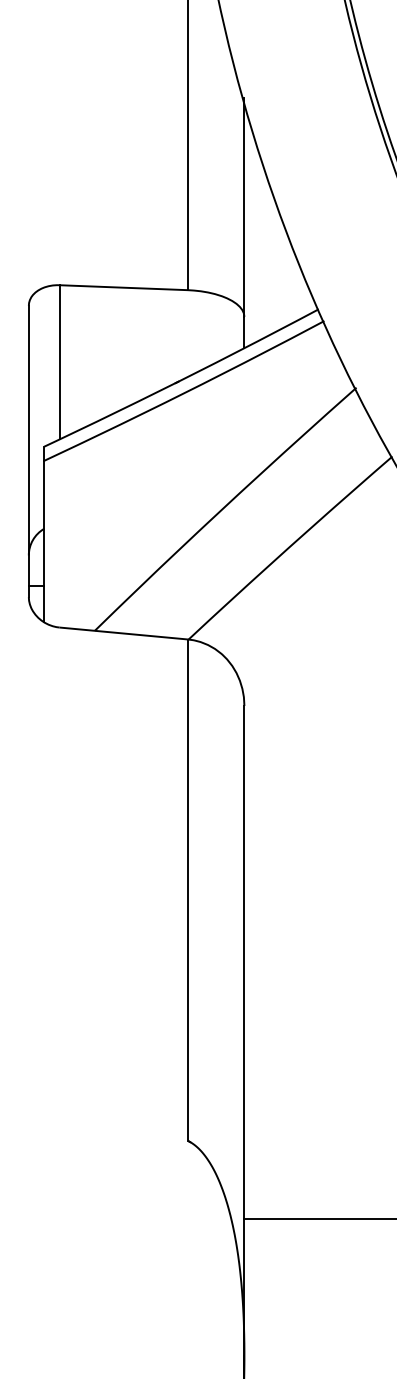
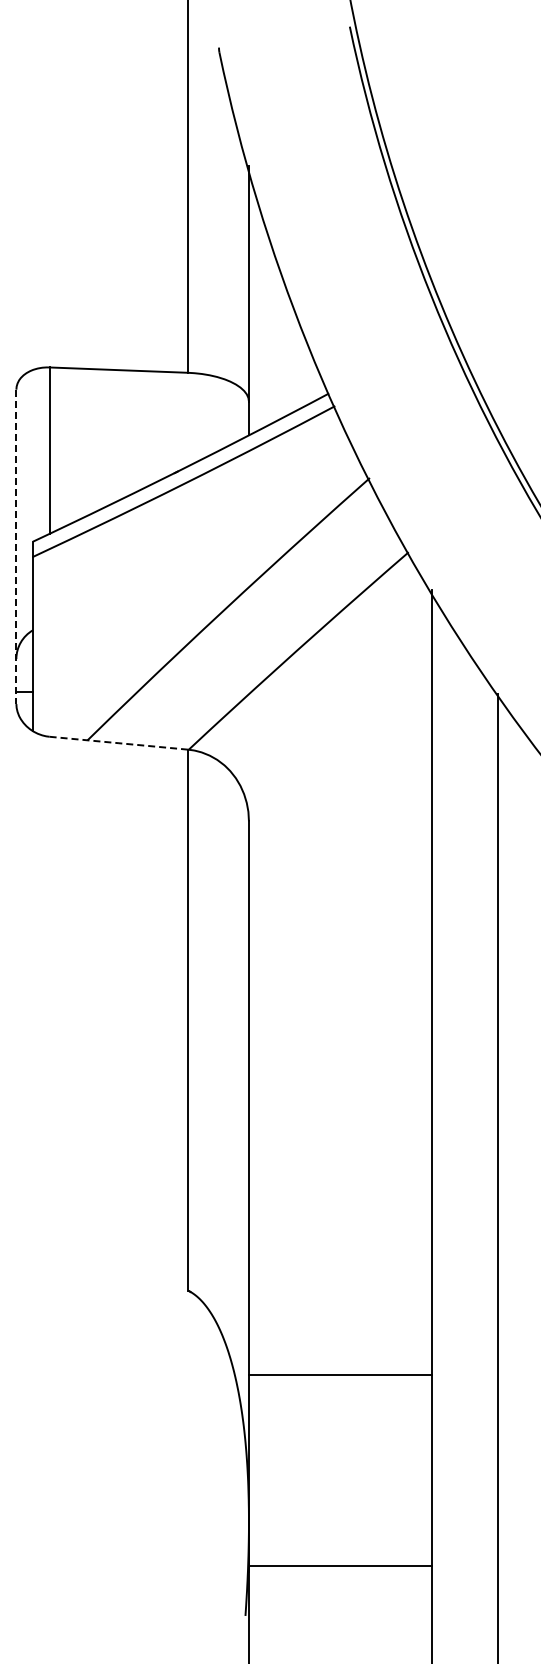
line: (28, 452) -> (16, 547), solid -> dashed
line: (123, 633) -> (118, 743), solid -> dashed

